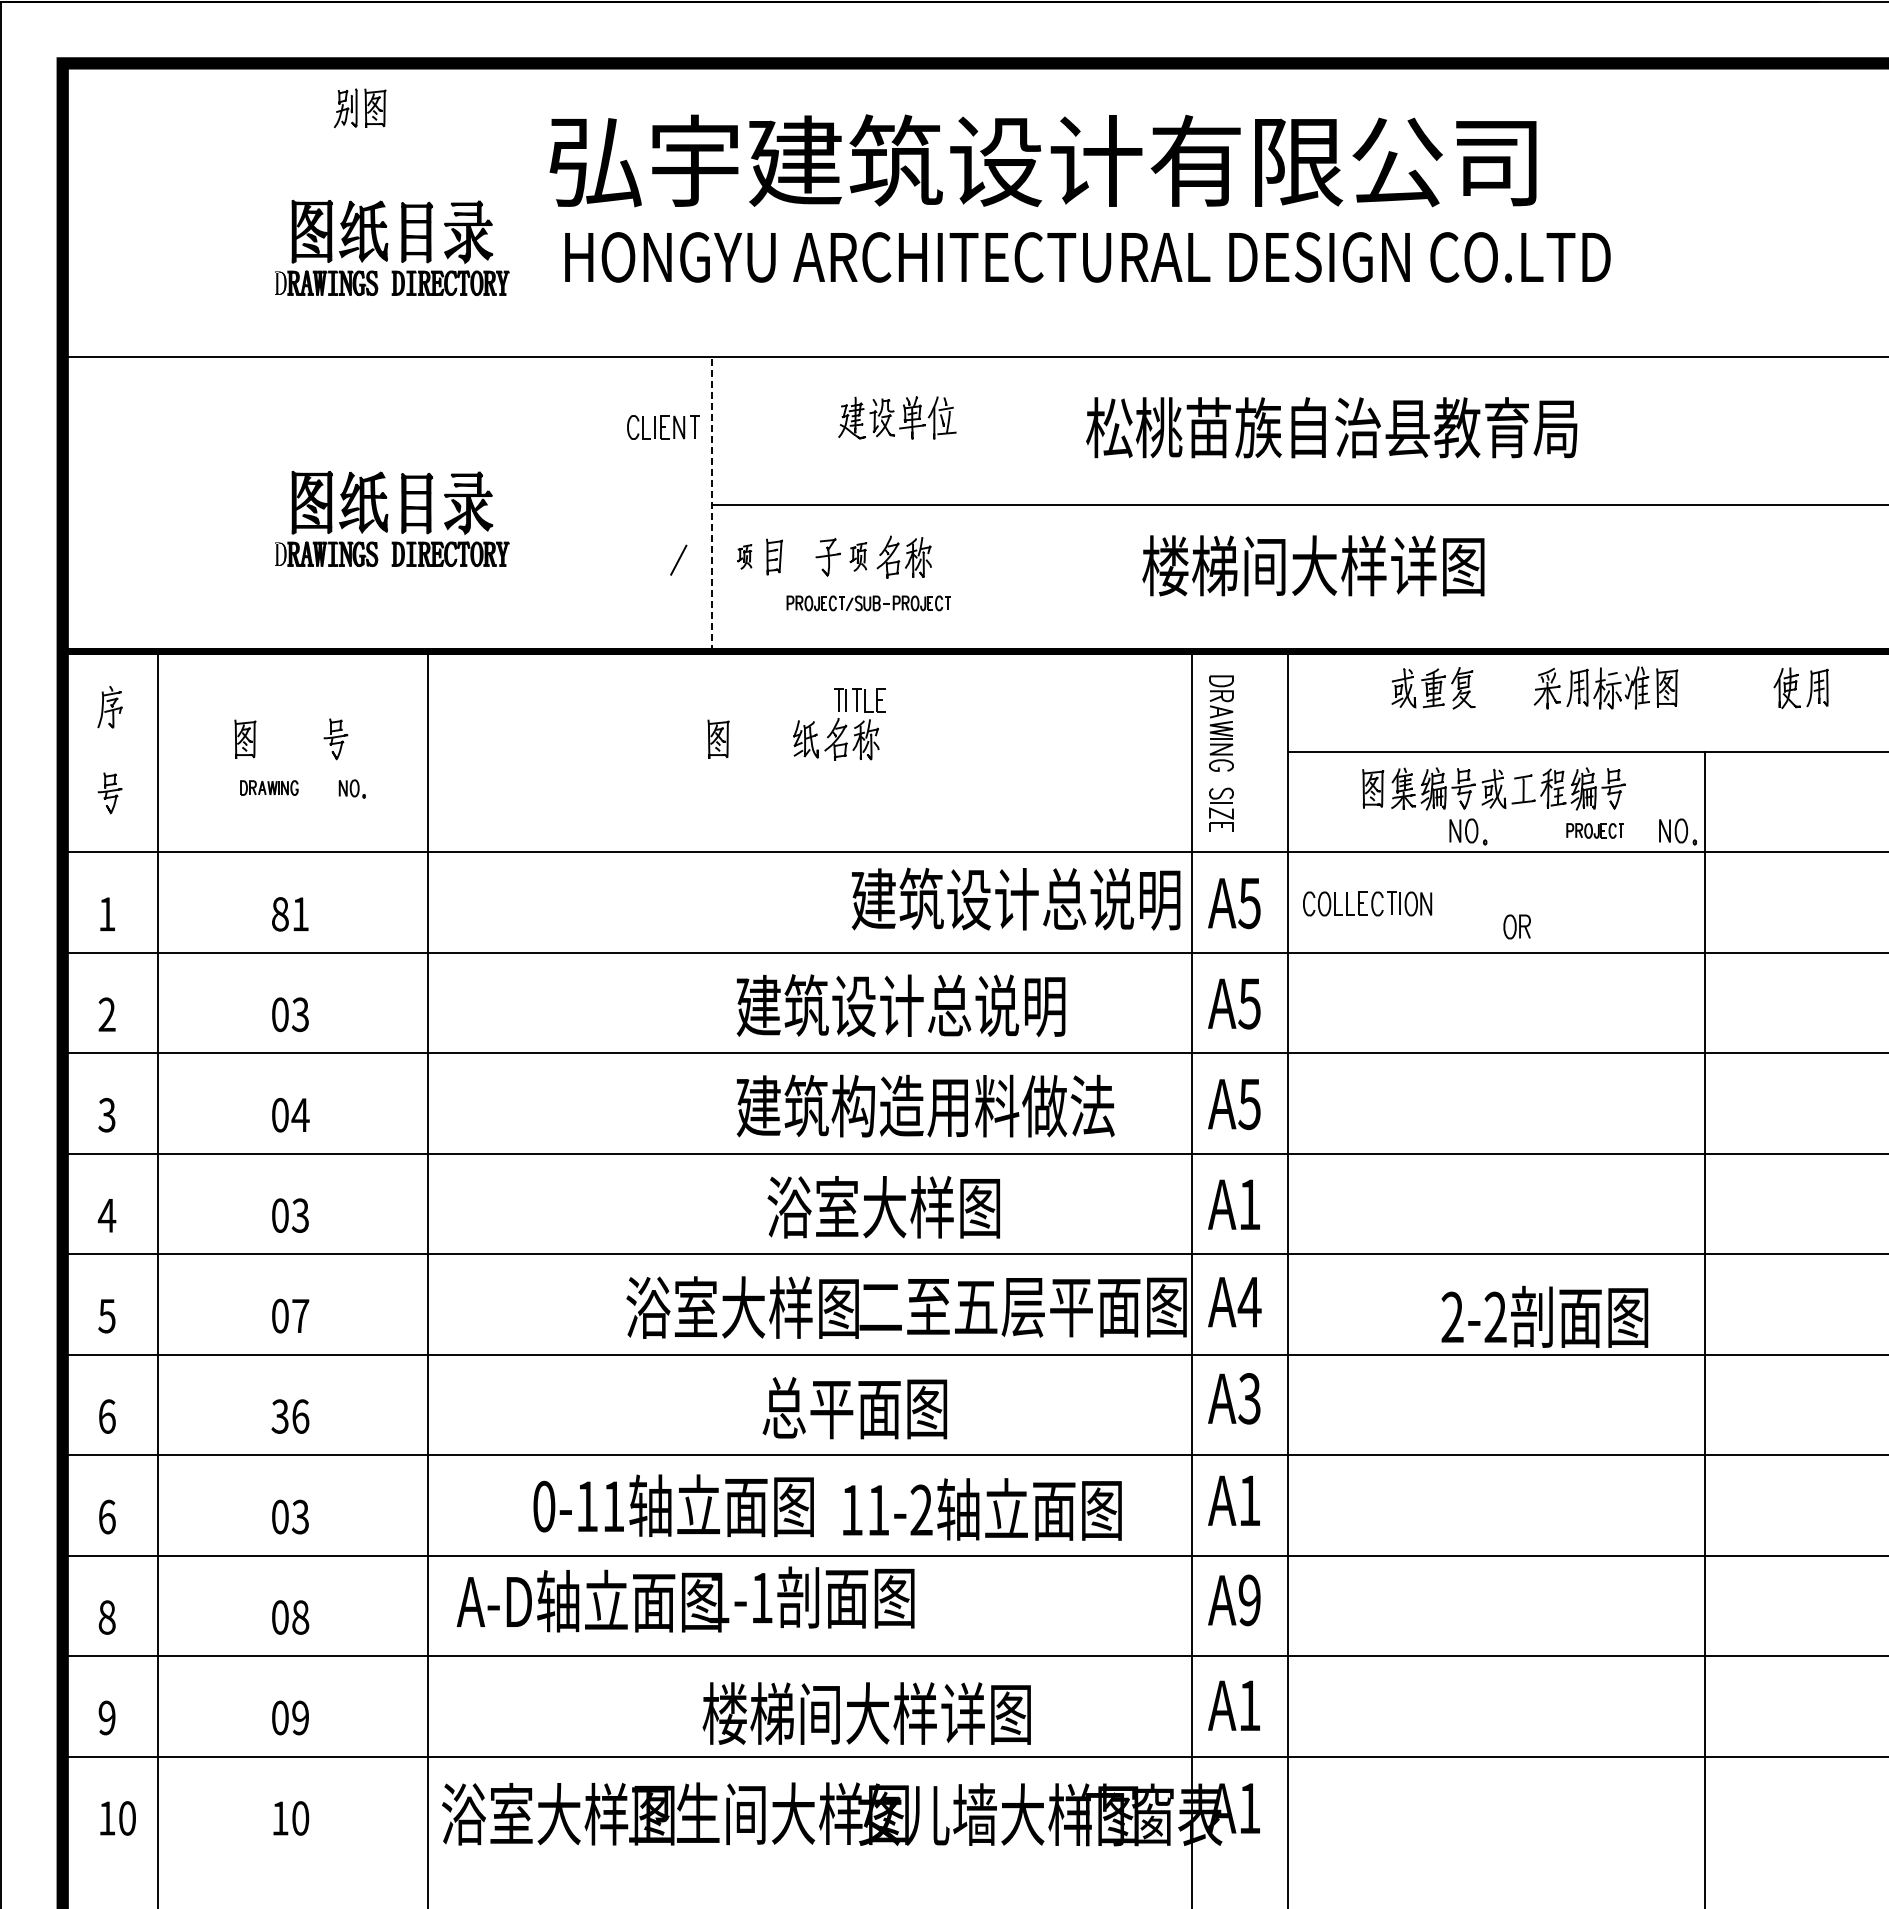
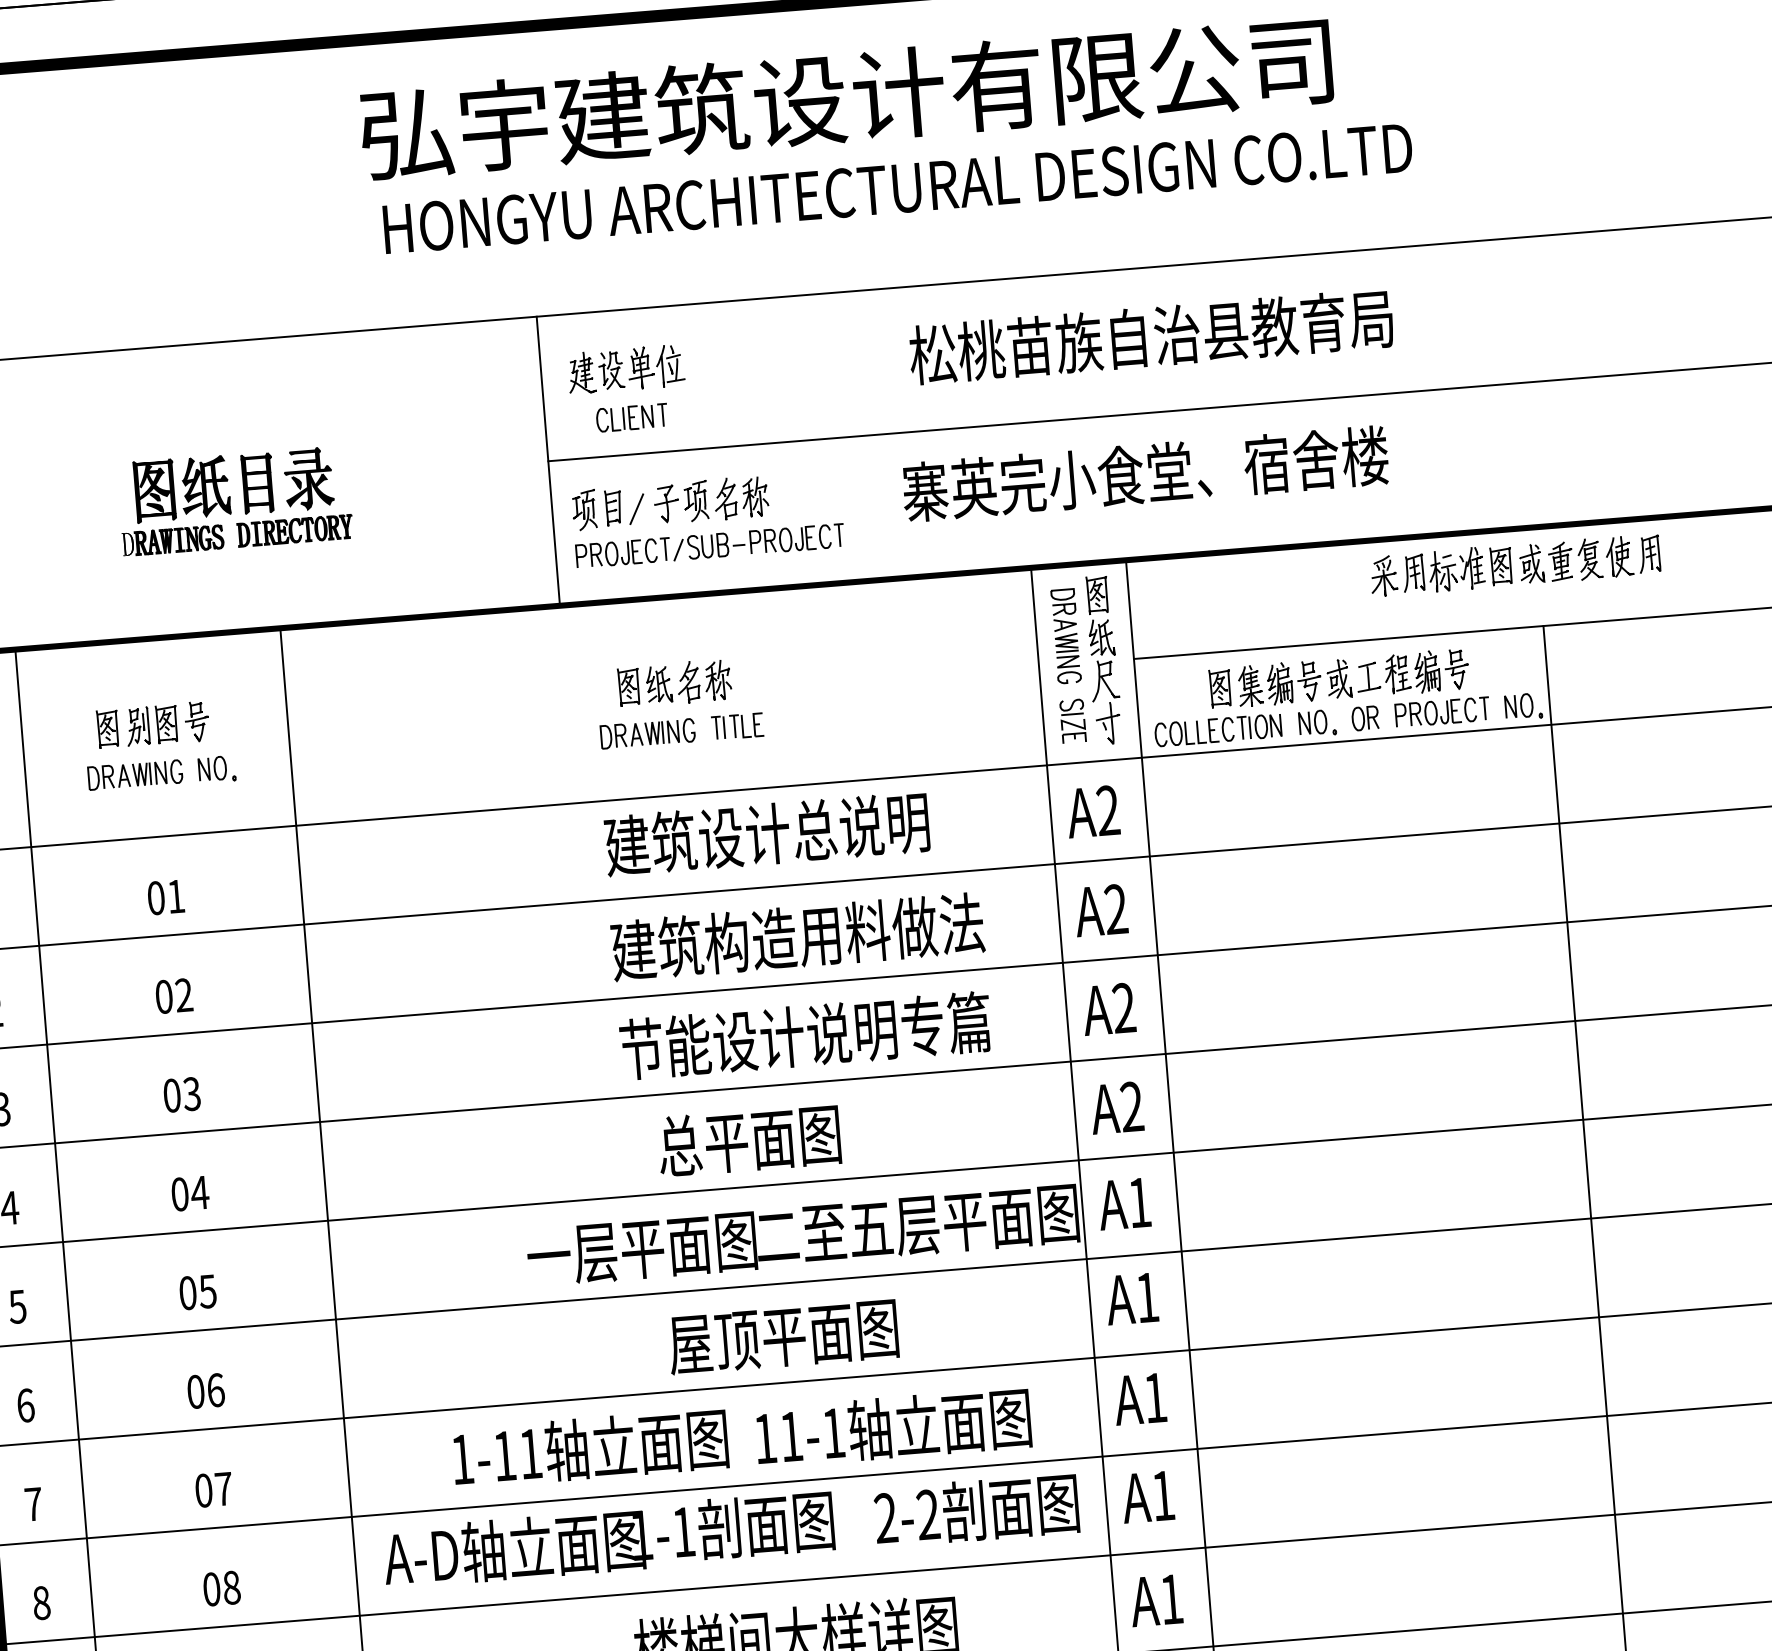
part: (359, 107) -> (151, 724), moved
part: (392, 247) -> (213, 233), removed
part: (891, 416) -> (620, 368), moved
part: (663, 427) -> (632, 417), moved
line: (712, 504) -> (548, 461), dashed -> solid
part: (744, 556) -> (584, 509), size x1.67
part: (858, 556) -> (696, 500), size x1.43
line: (678, 559) -> (636, 508), moved
text: (1314, 565) -> (1145, 473), 楼梯间大样详图 -> 寨英完小食堂、宿舍楼
part: (868, 603) -> (709, 546), size x1.67
part: (1433, 688) -> (1560, 561), moved
part: (859, 700) -> (737, 727), moved
part: (718, 738) -> (629, 686), moved
part: (1256, 750) -> (1102, 659), added
part: (269, 787) -> (135, 774), size x1.67
part: (790, 787) -> (647, 733), added
part: (352, 788) -> (217, 768), size x1.43
part: (1595, 830) -> (1442, 711), size x1.67
text: (1015, 898) -> (766, 833), moved
text: (1249, 903) -> (1107, 810), A5 -> A2
part: (1367, 903) -> (1218, 729), moved
text: (280, 914) -> (156, 898), 81 -> 01
part: (1516, 926) -> (1364, 718), moved
text: (1249, 1003) -> (1115, 909), A5 -> A2
text: (972, 1005) -> (843, 933), 建筑设计总说明 -> 建筑构造用料做法
text: (300, 1014) -> (183, 995), 03 -> 02
text: (1249, 1104) -> (1123, 1008), A5 -> A2
text: (925, 1105) -> (805, 1035), 建筑构造用料做法 -> 节能设计说明专篇
text: (300, 1114) -> (191, 1093), 04 -> 03
text: (1249, 1203) -> (1131, 1105), A1 -> A2
text: (883, 1207) -> (772, 1138), 浴室大样图 -> 总平面图
text: (300, 1215) -> (199, 1192), 03 -> 04
text: (1249, 1302) -> (1139, 1203), A4 -> A1
text: (719, 1307) -> (618, 1249), 浴室大样图 -> 一层平面图
text: (300, 1316) -> (207, 1291), 07 -> 05
text: (1544, 1316) -> (976, 1510), moved
text: (1249, 1398) -> (1147, 1297), A3 -> A1
text: (878, 1408) -> (783, 1336), 总平面图 -> 屋顶平面图
text: (279, 1416) -> (195, 1391), 36 -> 06
text: (544, 1506) -> (462, 1459), 0-11 -> 1-11
text: (921, 1509) -> (833, 1432), 11-2 -> 11-1
text: (107, 1516) -> (33, 1503), 6 -> 7
text: (300, 1516) -> (223, 1488), 03 -> 07
text: (1249, 1600) -> (1163, 1496), A9 -> A1

